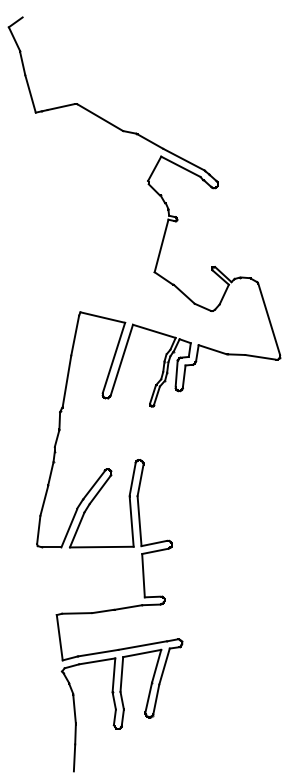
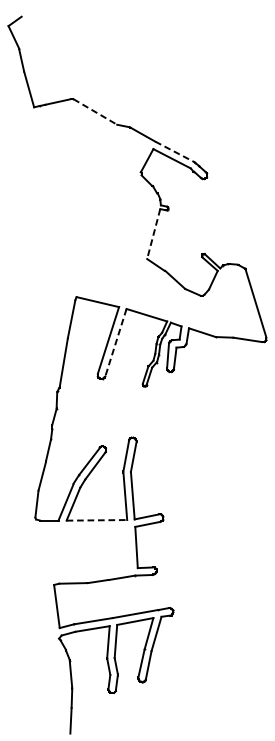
line: (100, 117) -> (95, 111), solid -> dashed
line: (184, 159) -> (175, 151), solid -> dashed
line: (161, 246) -> (153, 234), solid -> dashed
line: (121, 360) -> (115, 342), solid -> dashed
line: (101, 547) -> (96, 520), solid -> dashed

